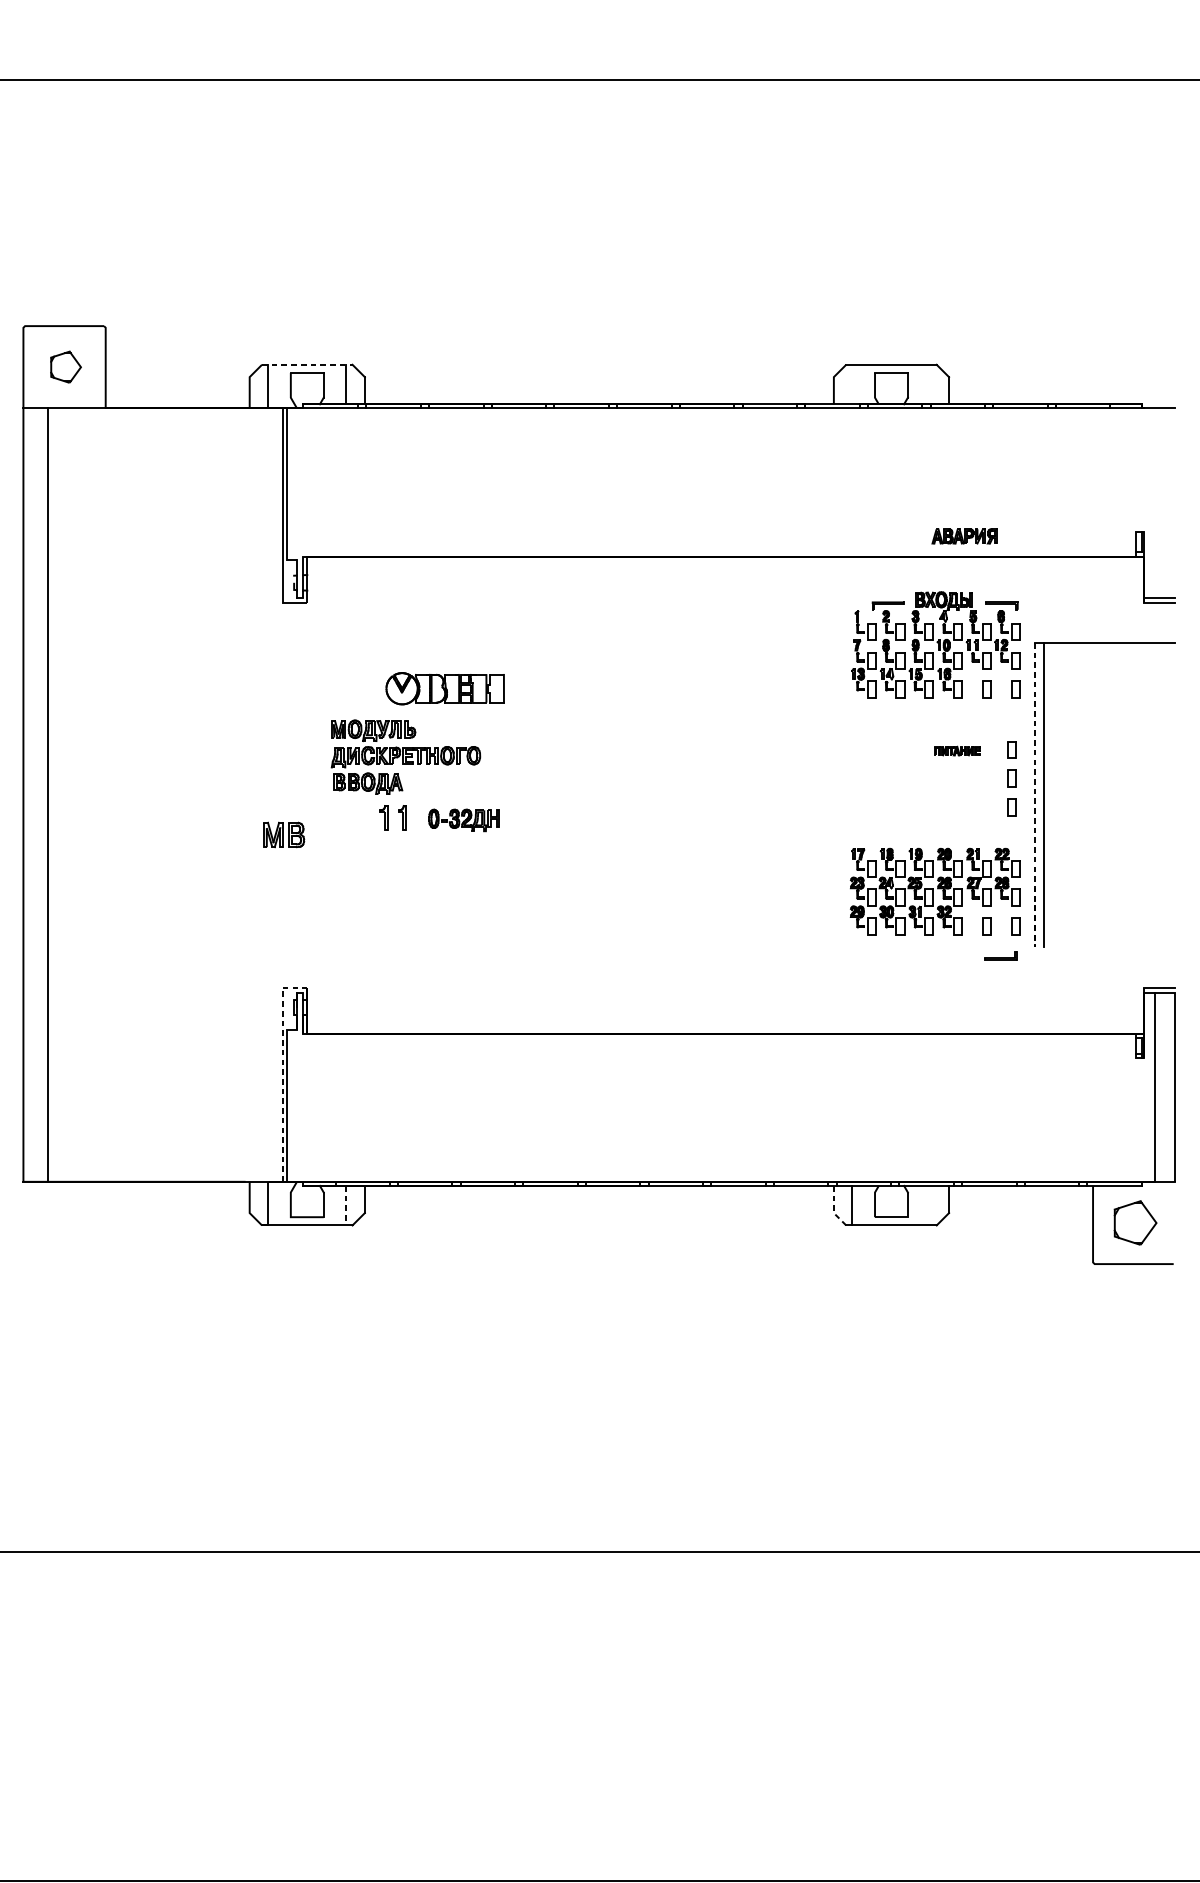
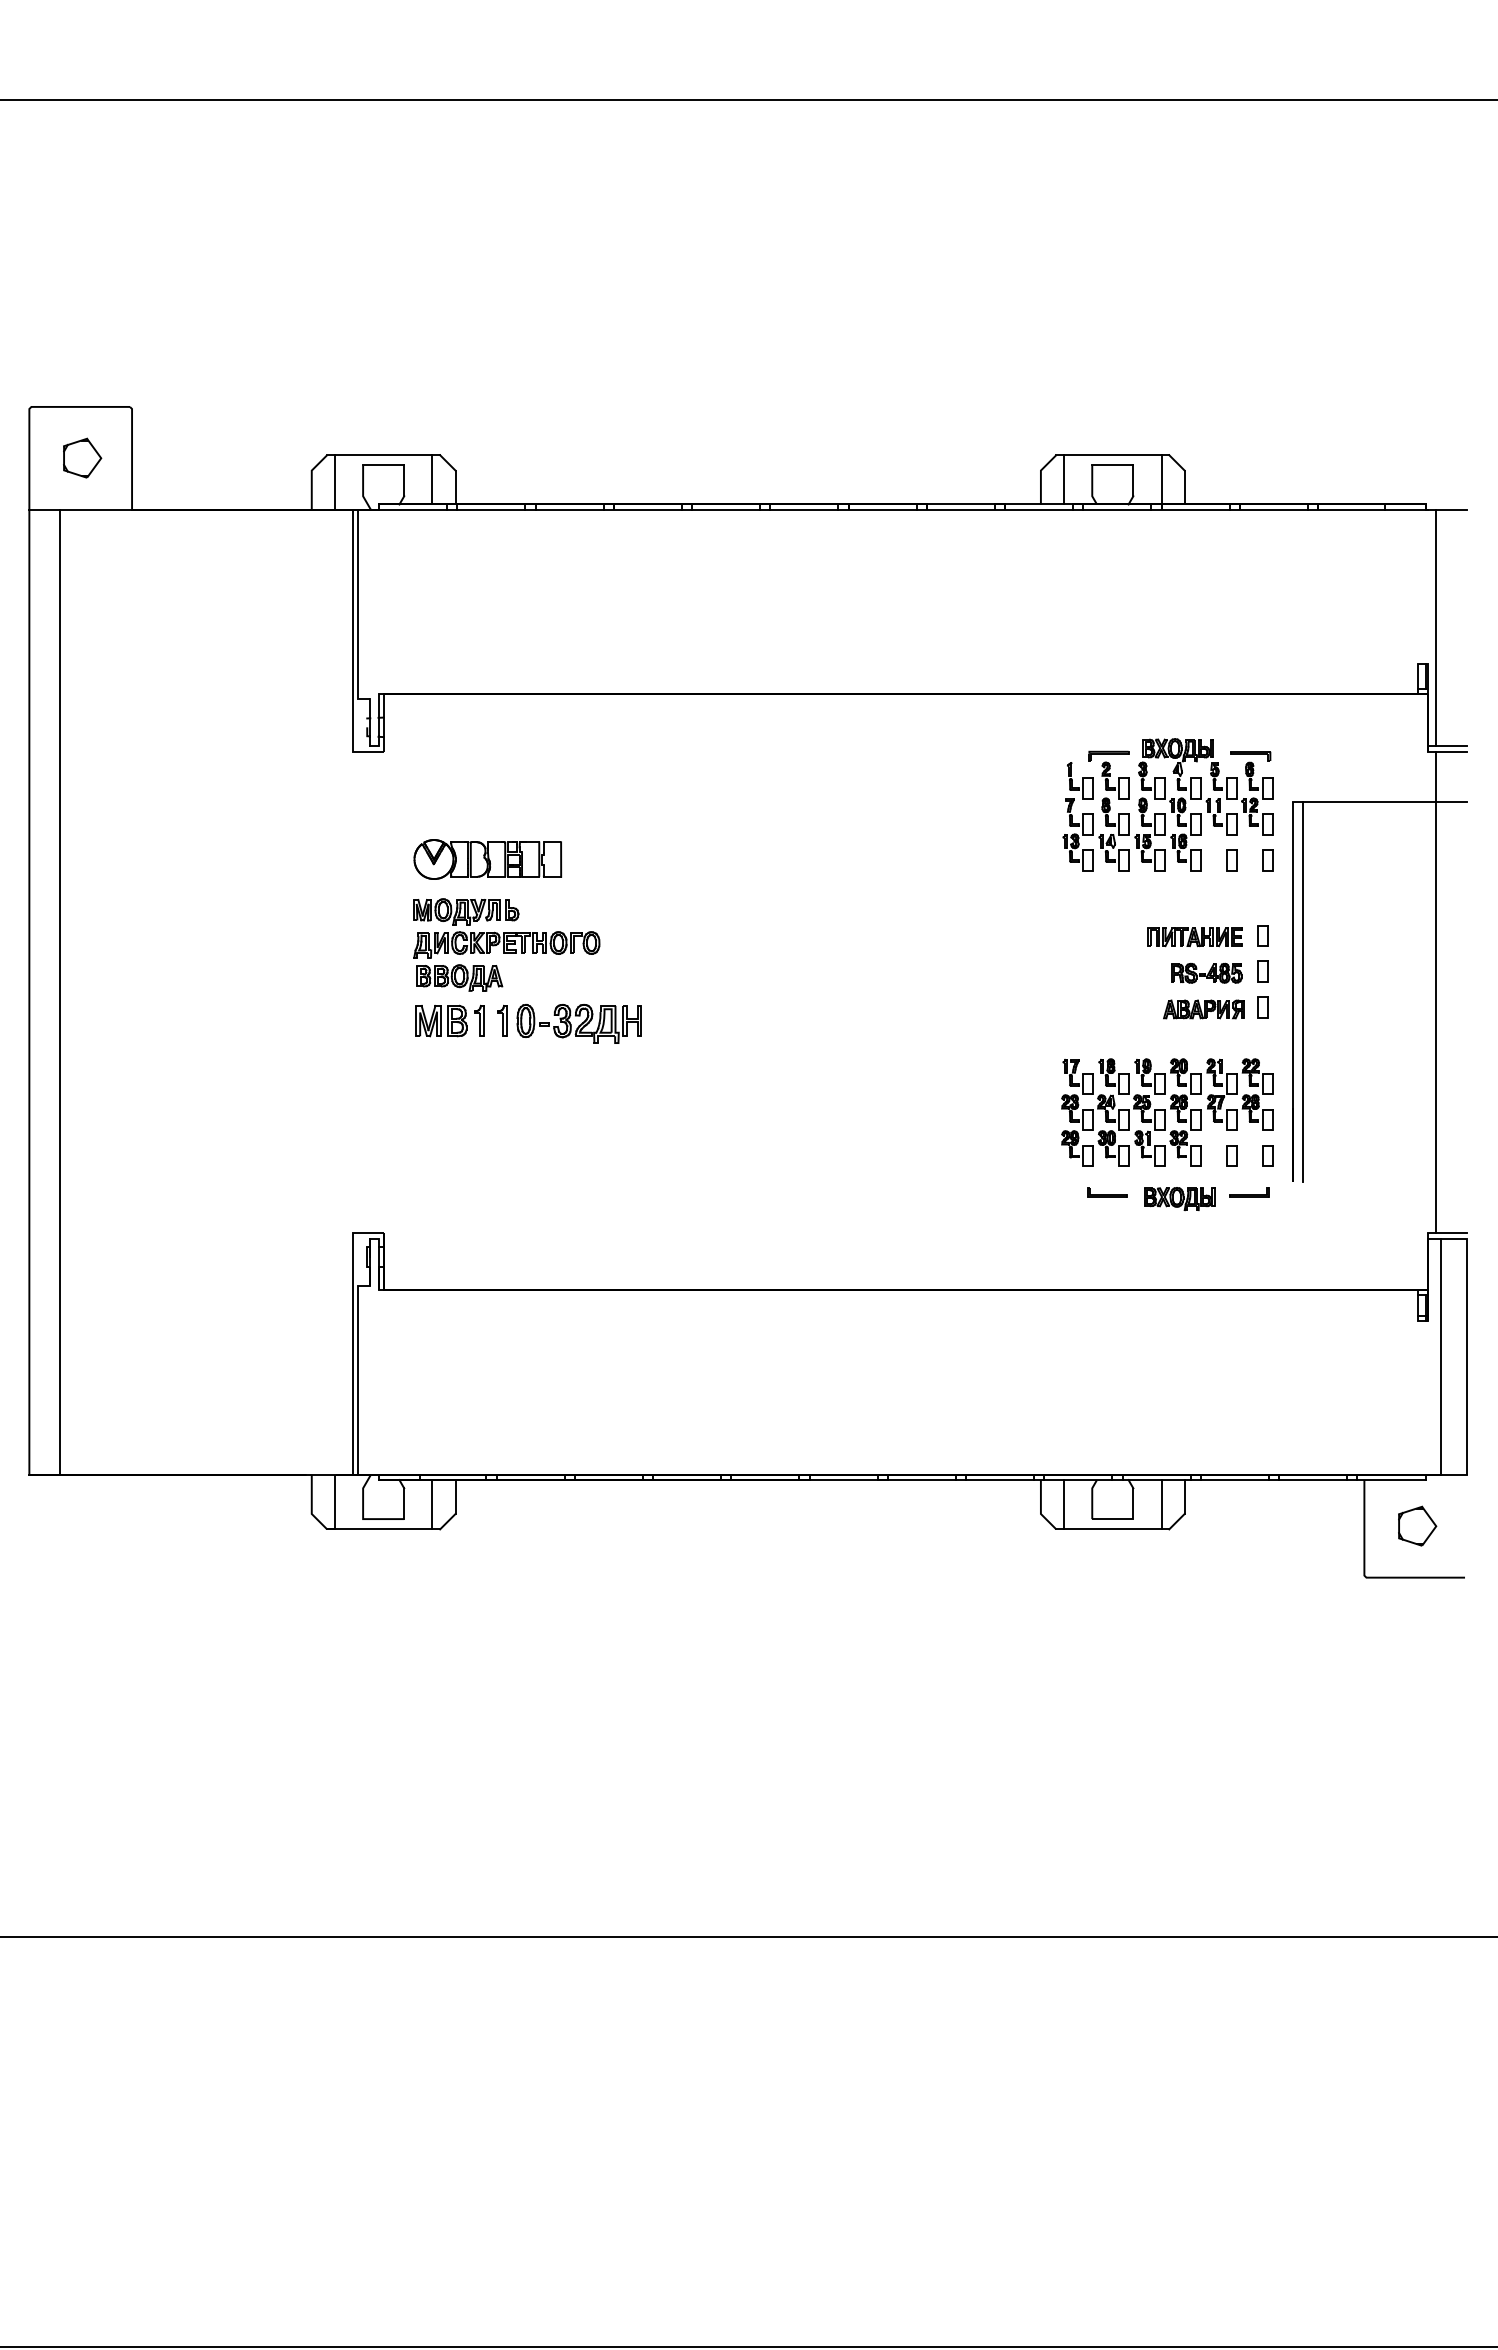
line: (307, 365) -> (384, 455), dashed -> solid
line: (852, 384) -> (1064, 479), added
line: (930, 384) -> (1161, 479), added
line: (1150, 502) -> (1436, 627), added
part: (964, 536) -> (1203, 1009), moved
part: (444, 688) -> (487, 859), moved
part: (956, 751) -> (1194, 937), size x1.67
part: (966, 779) -> (1206, 972), added
line: (1150, 794) -> (1436, 991), added
part: (463, 820) -> (578, 1023), size x1.43
line: (1035, 825) -> (1292, 1030), dashed -> solid
part: (283, 834) -> (441, 1020), moved
part: (887, 955) -> (1107, 1192), added
part: (944, 961) -> (1179, 1199), added
line: (282, 1071) -> (352, 1337), dashed -> solid
line: (346, 1205) -> (432, 1504), dashed -> solid
line: (930, 1205) -> (1161, 1504), added
line: (833, 1208) -> (1040, 1508), dashed -> solid
part: (1135, 1222) -> (1417, 1525), size x0.71

